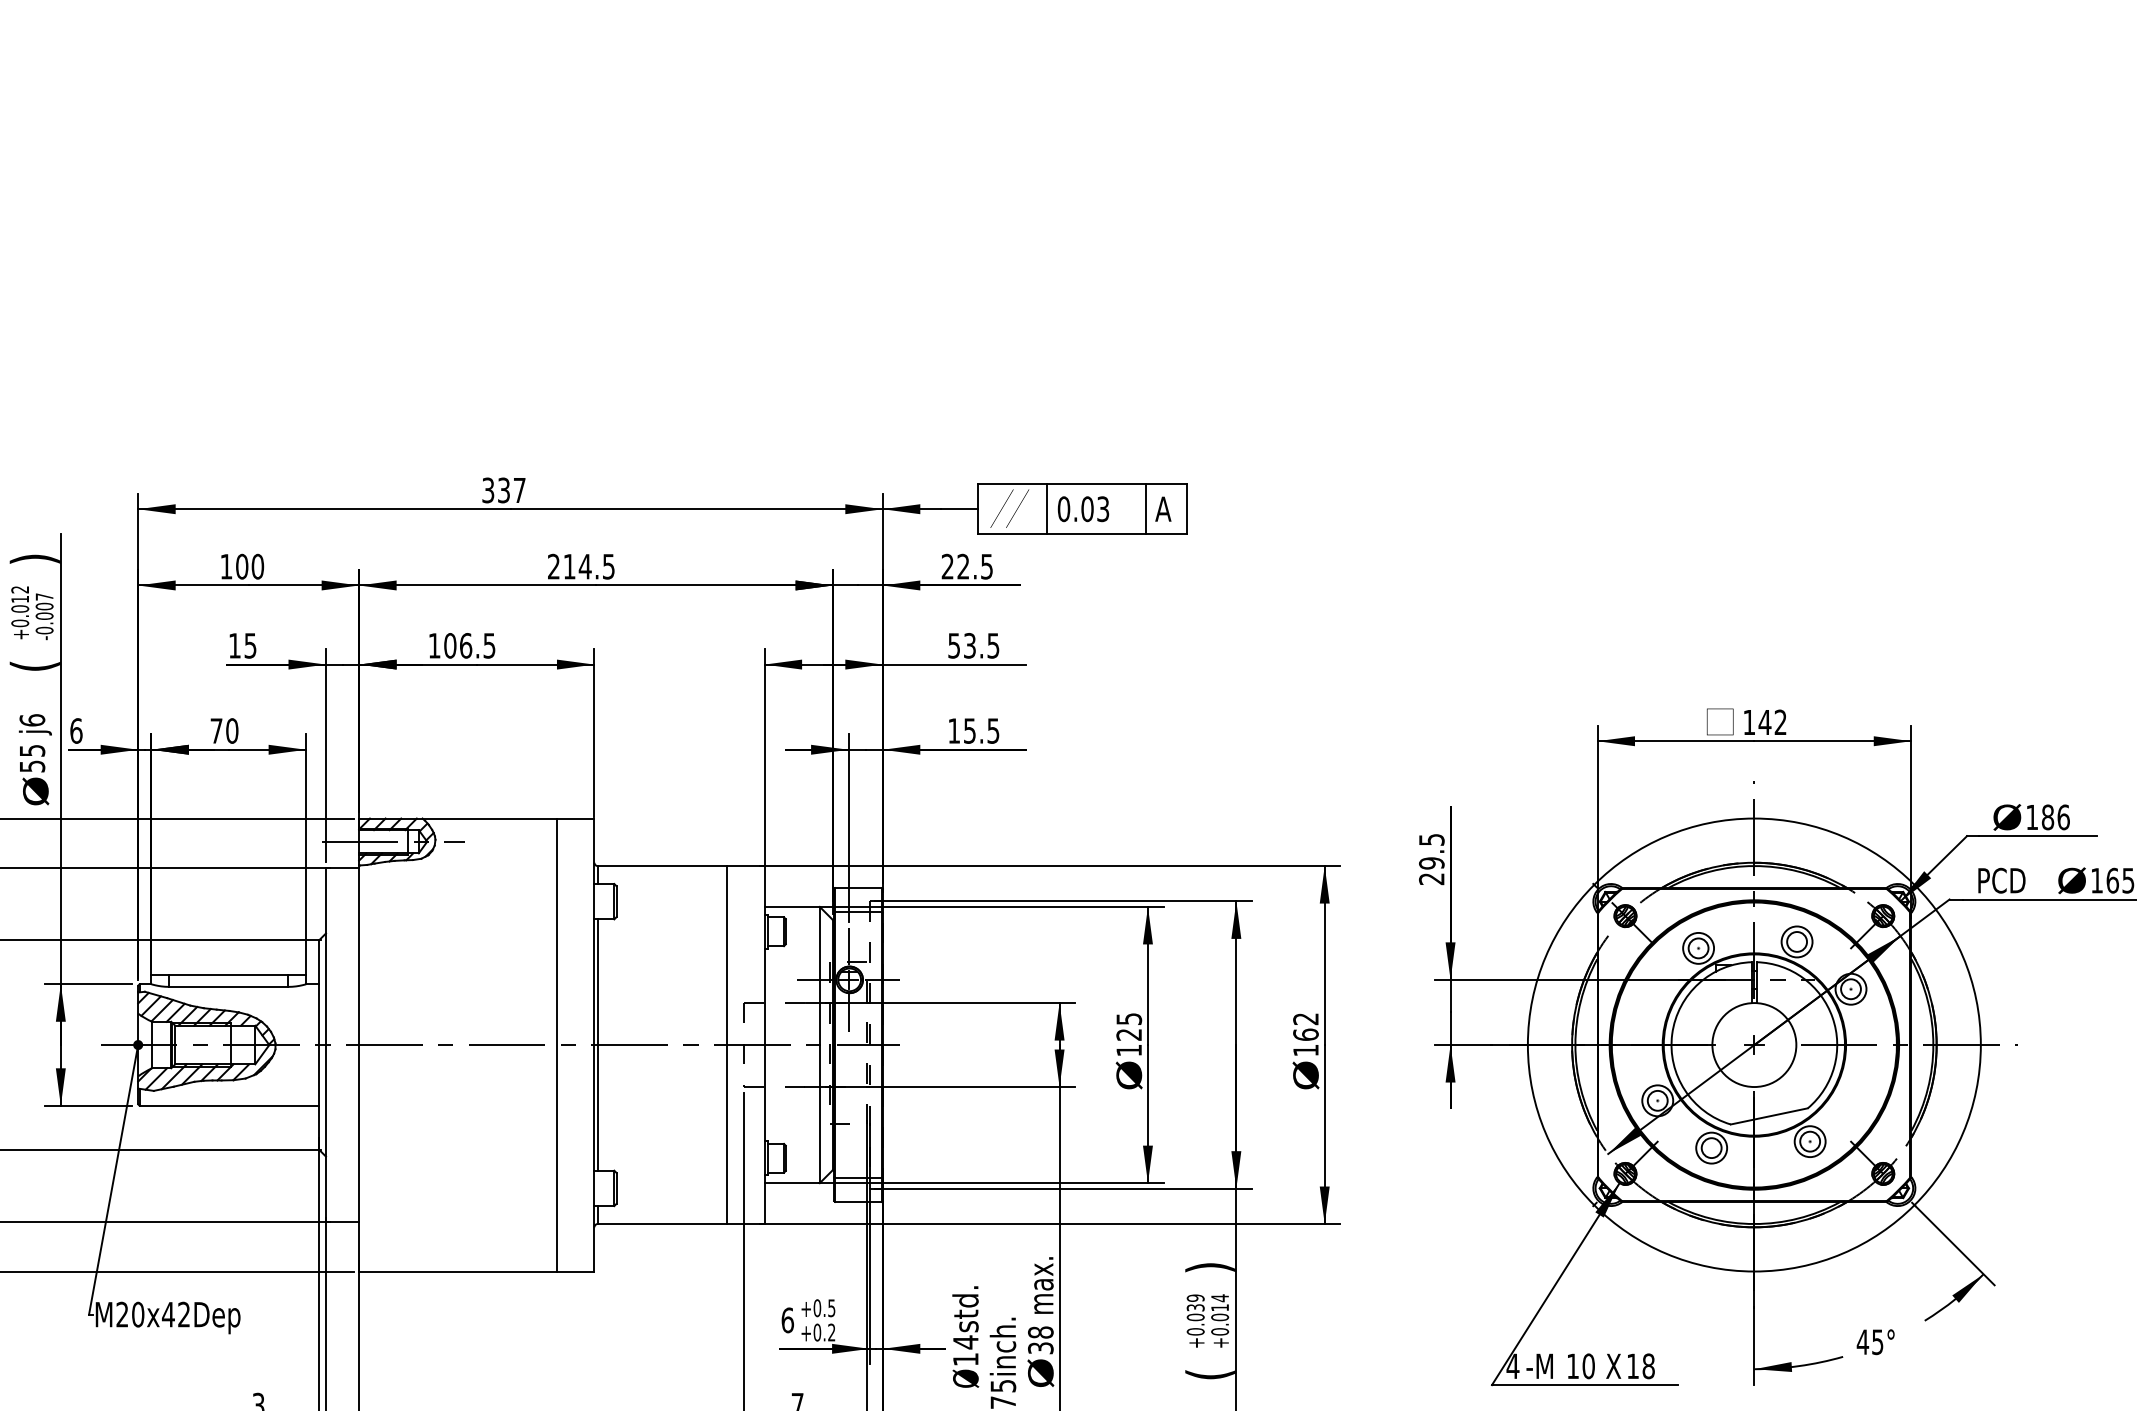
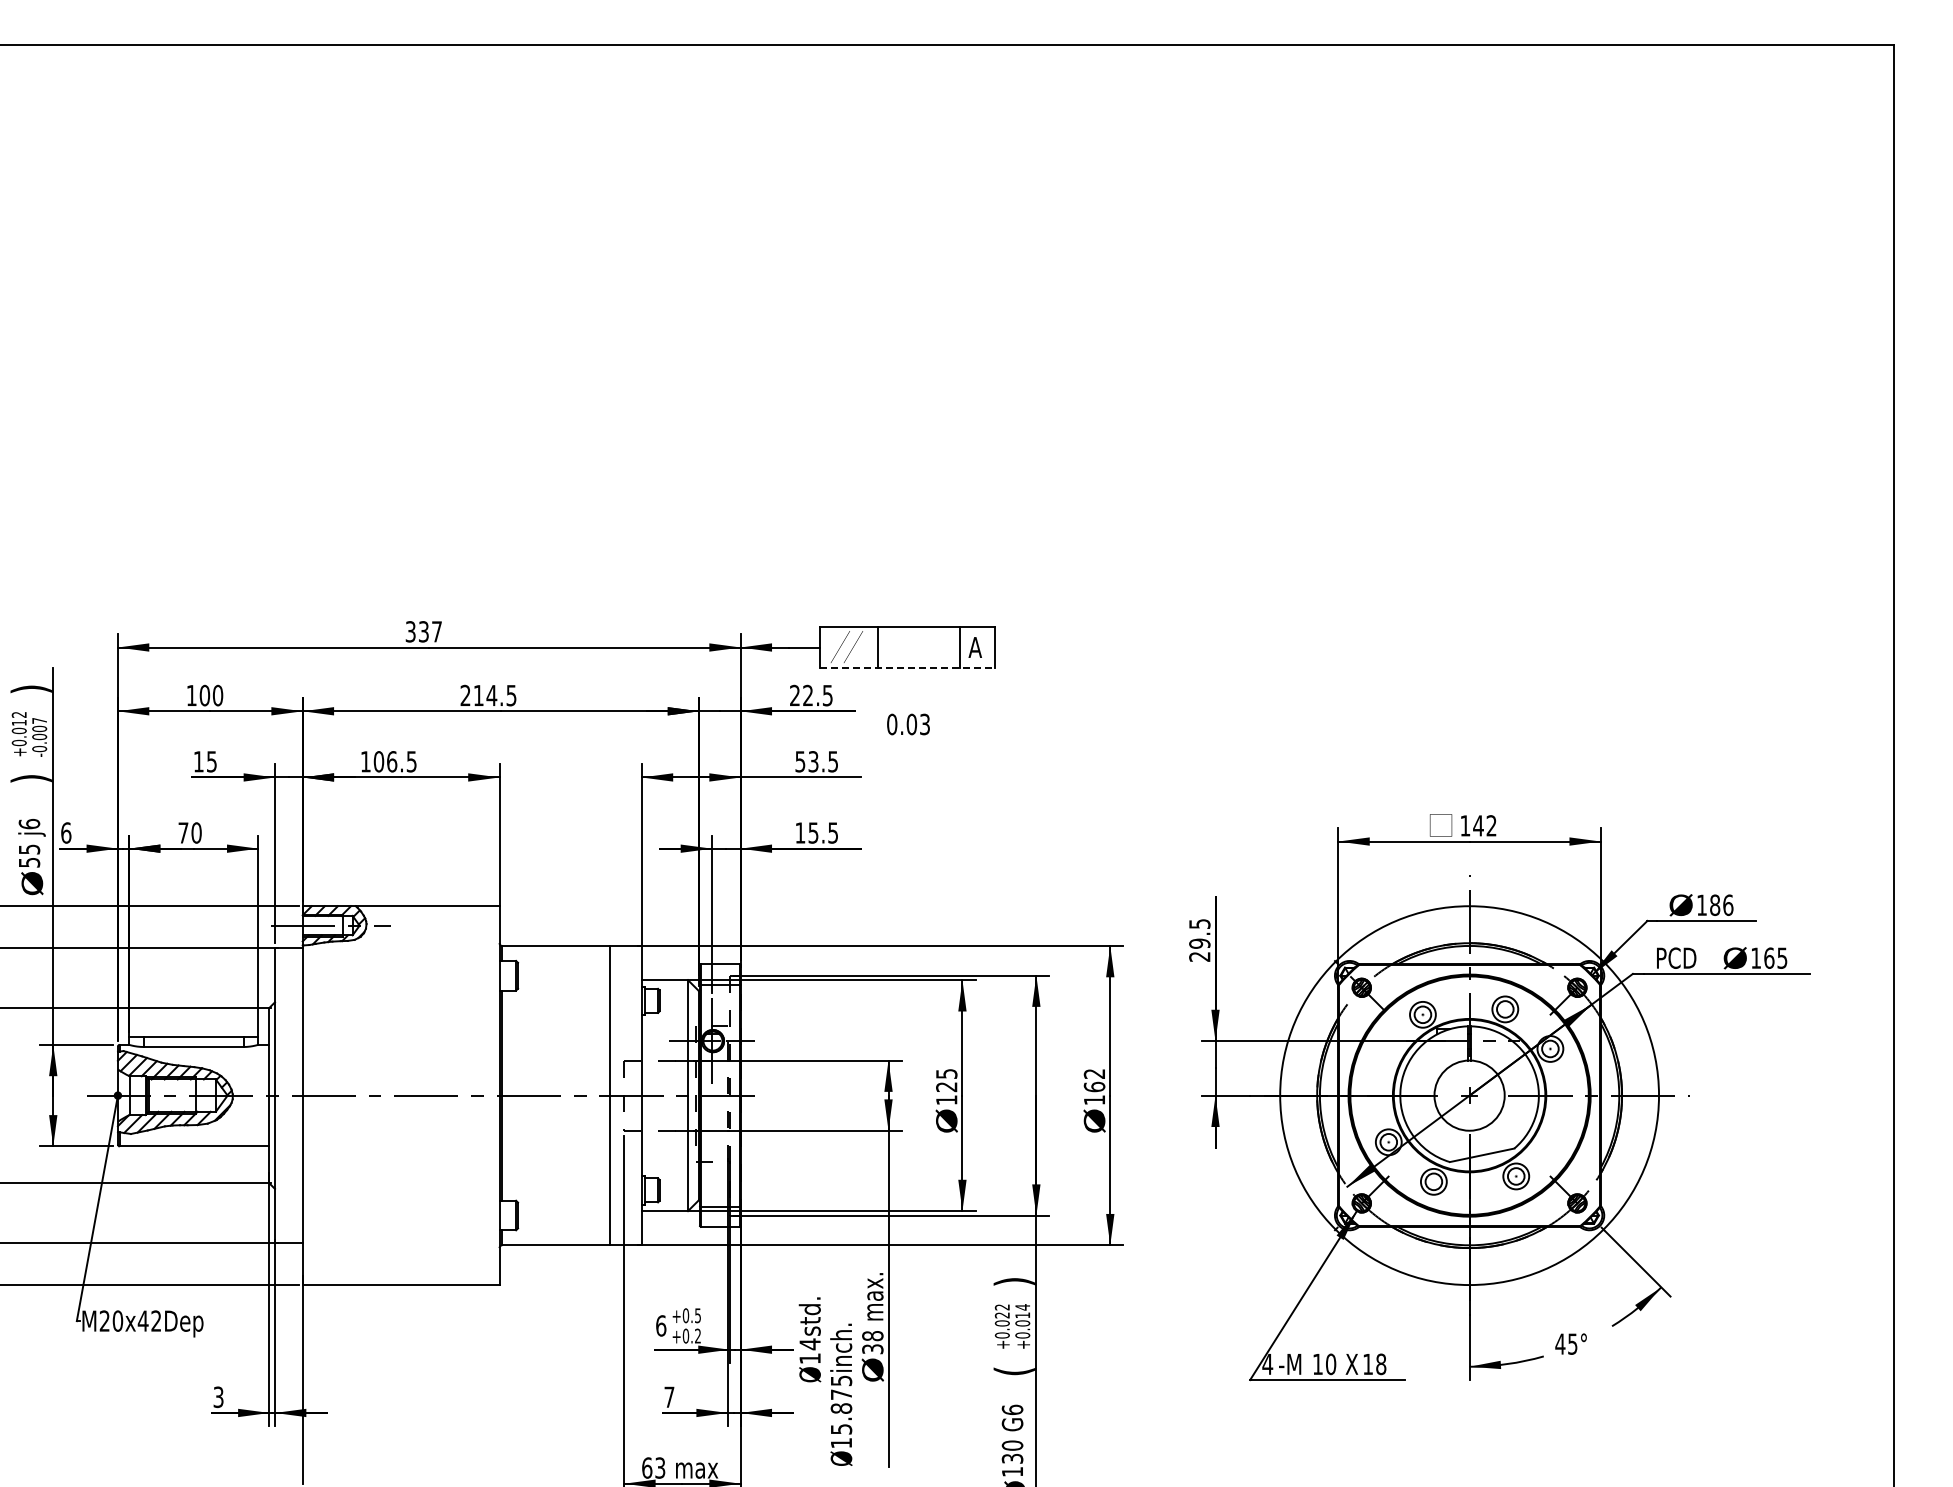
text: (1083, 509) -> (908, 724), moved
line: (1082, 534) -> (907, 668), solid -> dashed
text: (33, 665) -> (30, 778), ( -> )
line: (557, 1044) -> (468, 1095), removed
text: (1195, 1303) -> (1002, 1311), +0.039 -> +0.022

